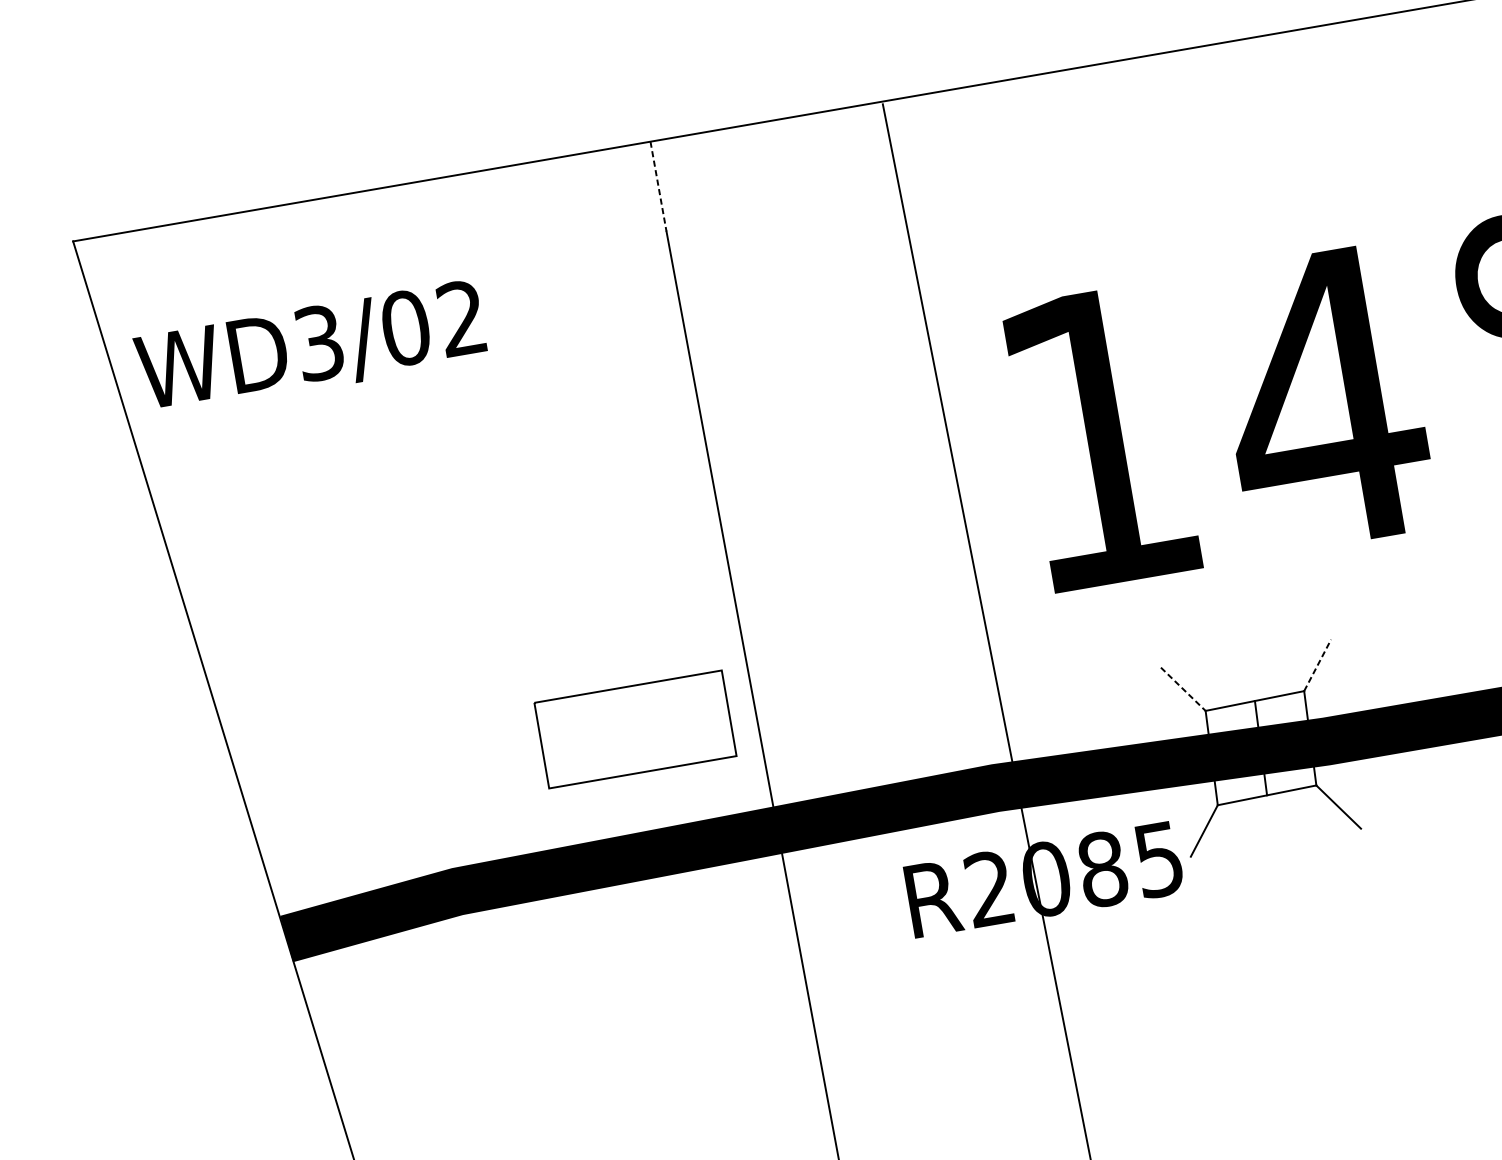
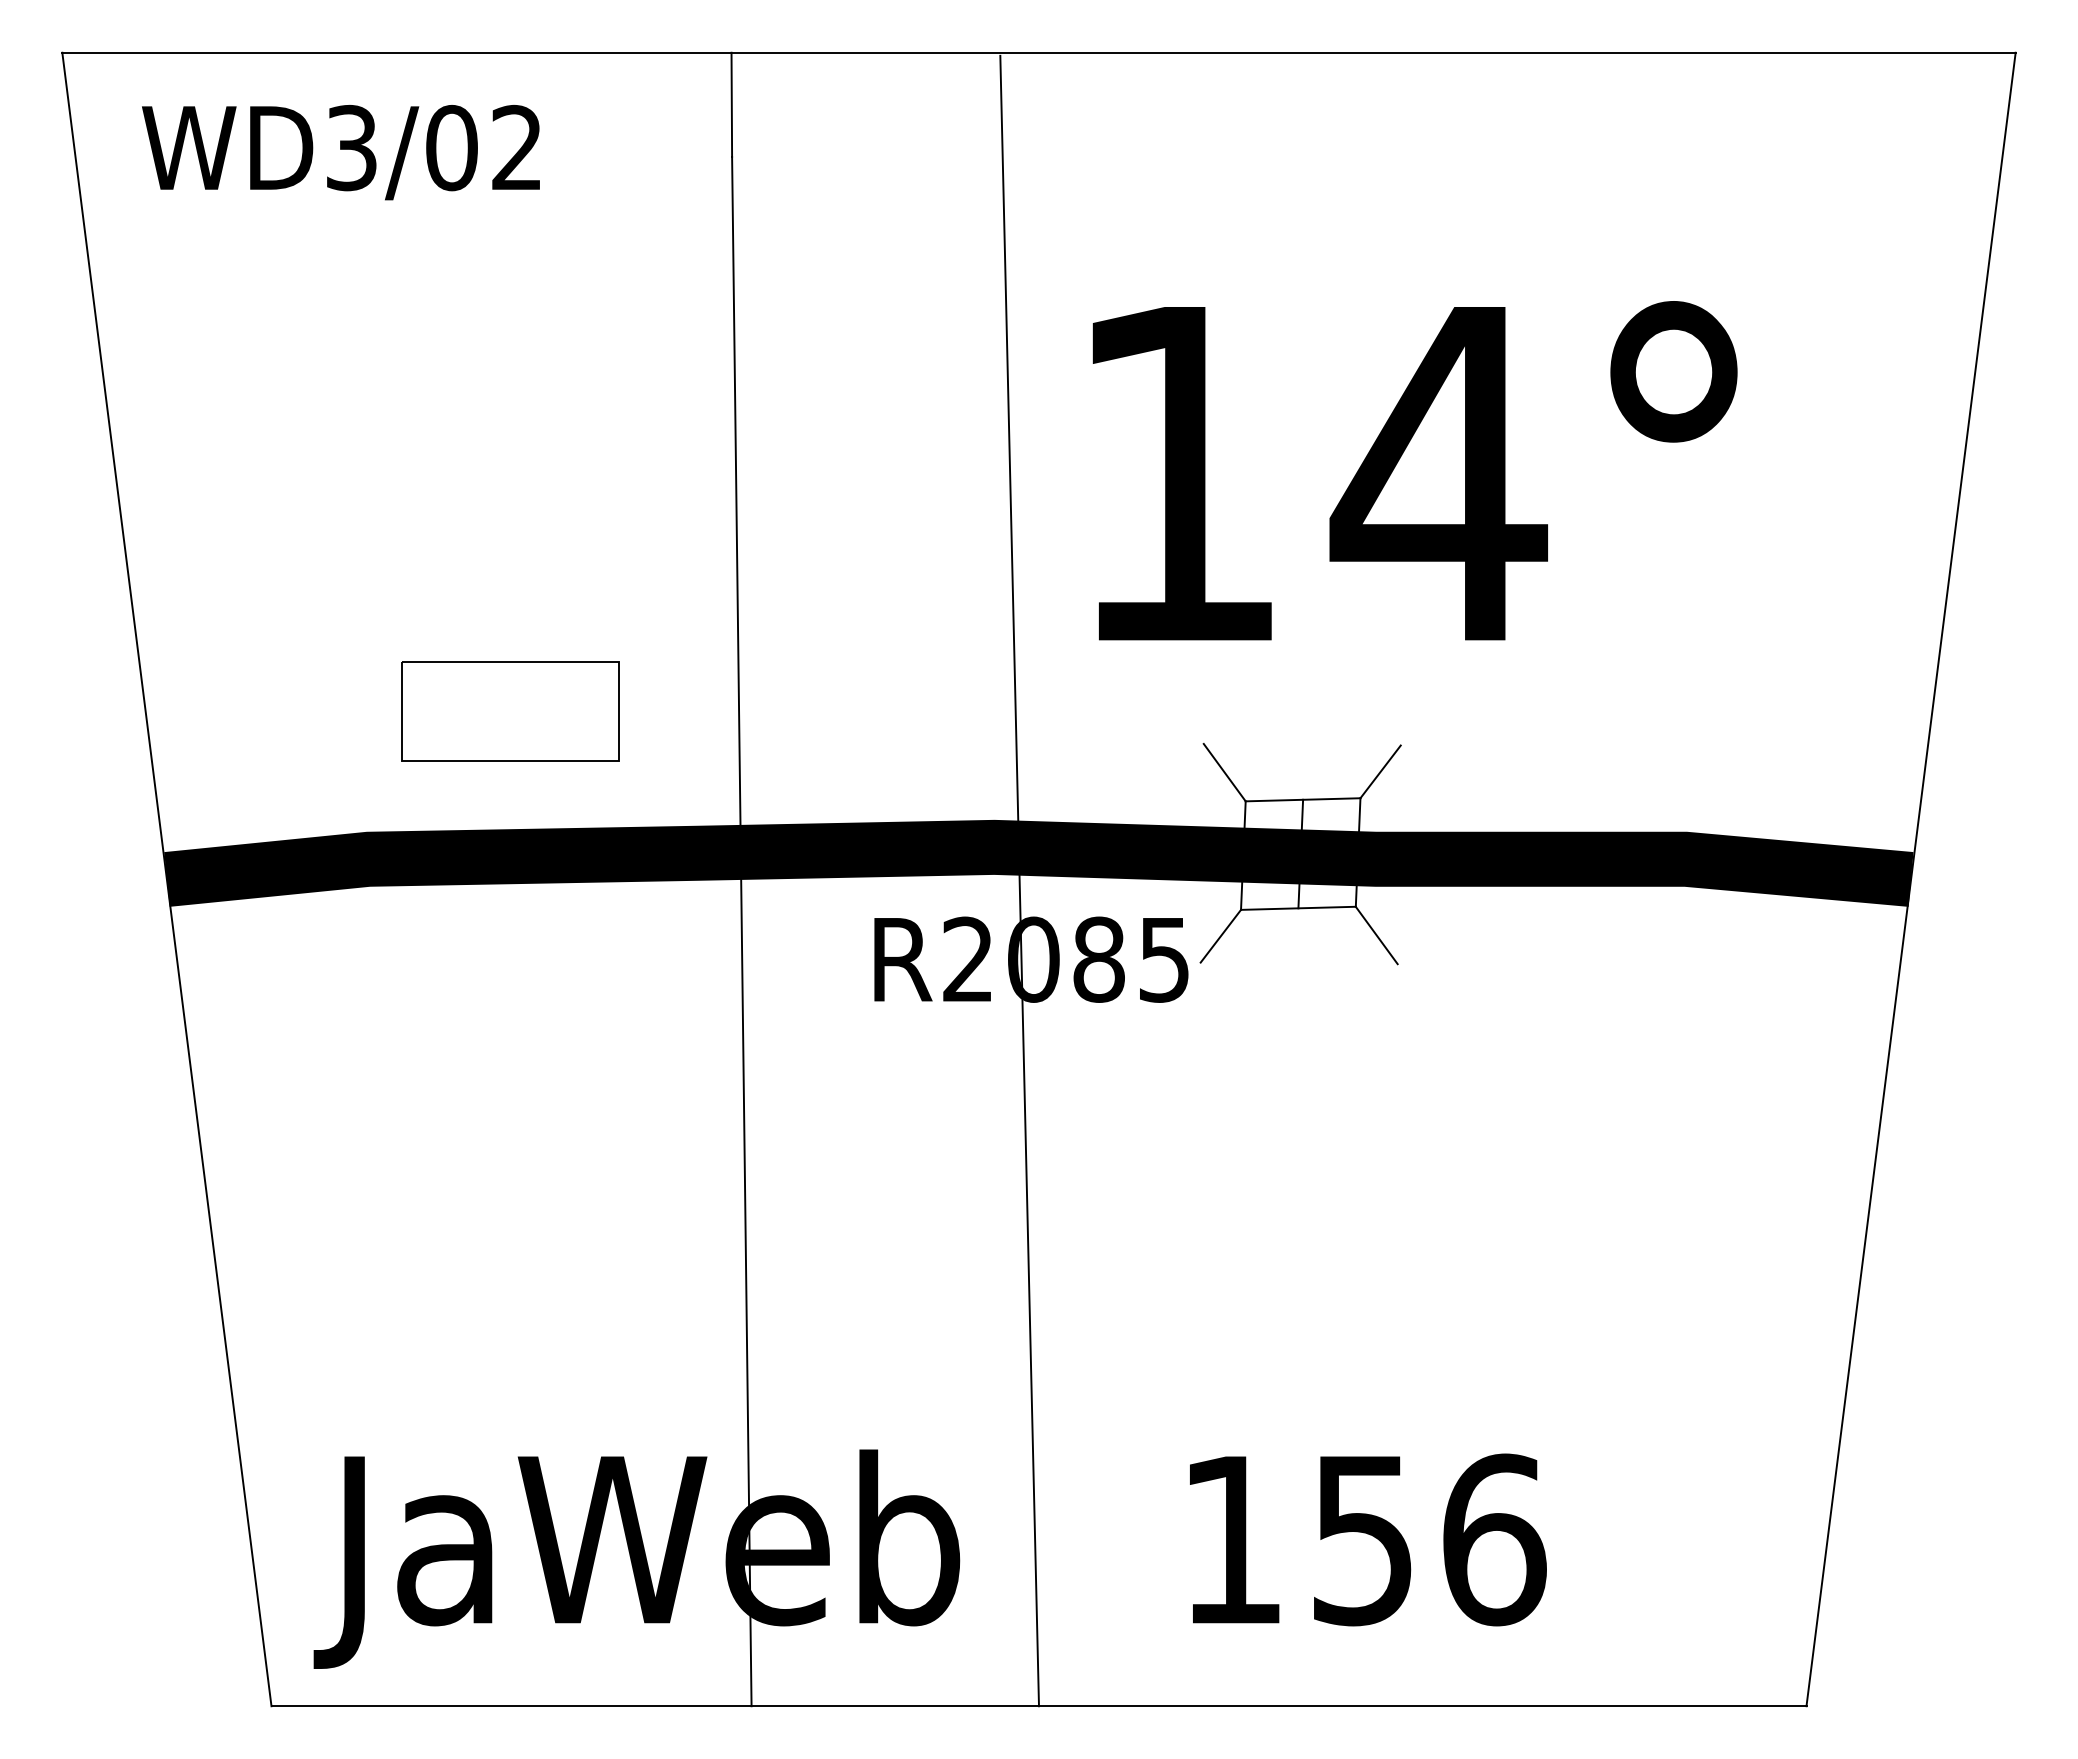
line: (658, 187) -> (731, 105), dashed -> solid
text: (310, 348) -> (340, 152), moved
line: (1317, 665) -> (1380, 771), dashed -> solid
line: (1183, 689) -> (1224, 772), dashed -> solid
part: (635, 729) -> (510, 711), moved

